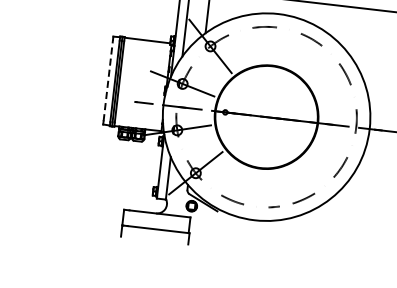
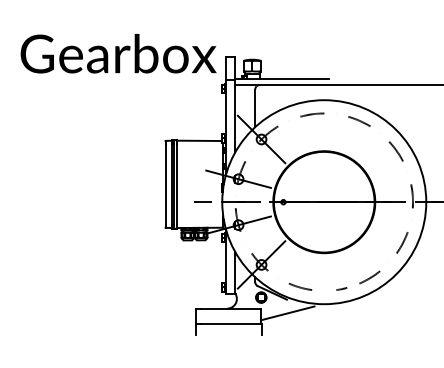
line: (108, 79) -> (165, 183), dashed -> solid
line: (216, 225) -> (287, 313), added

